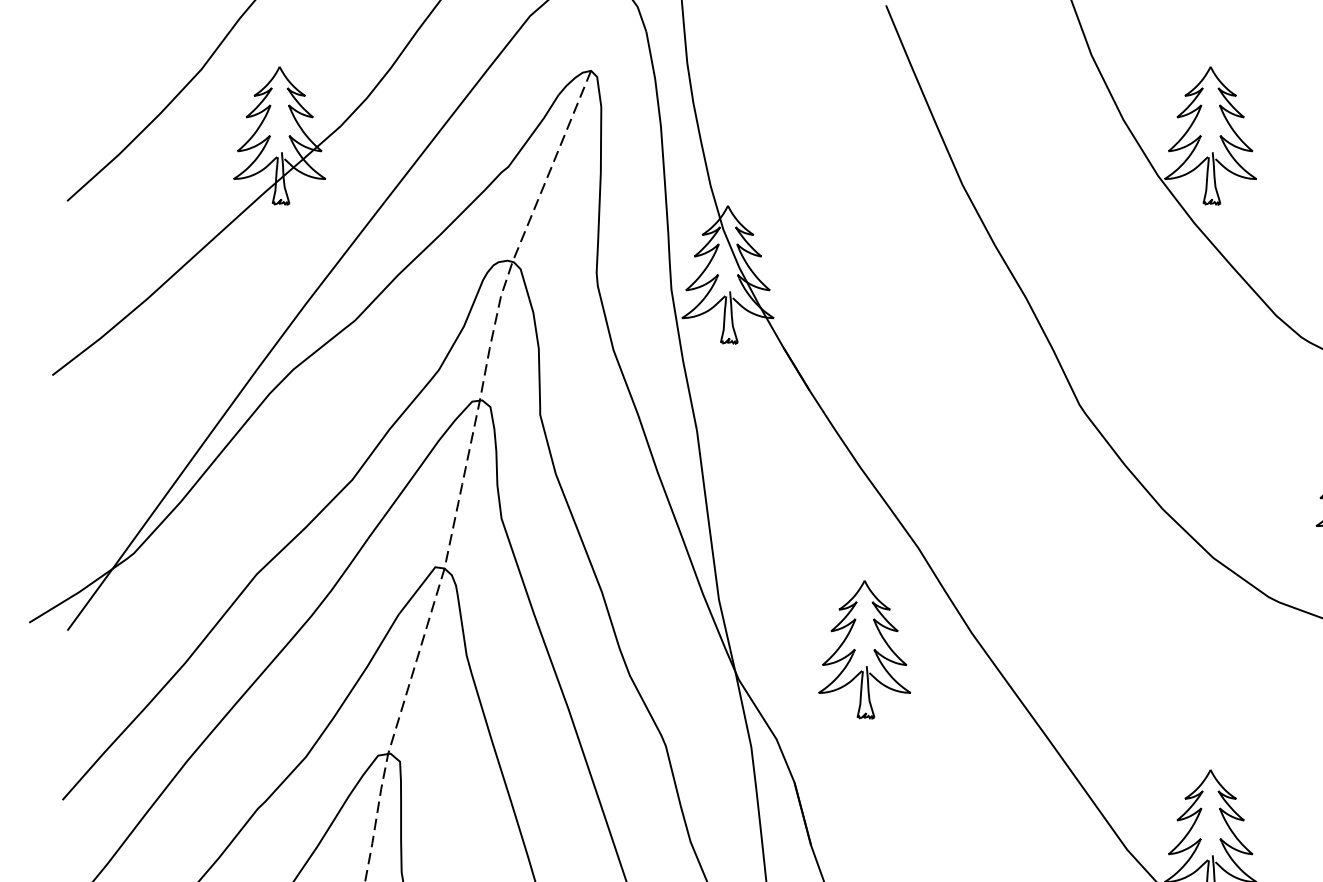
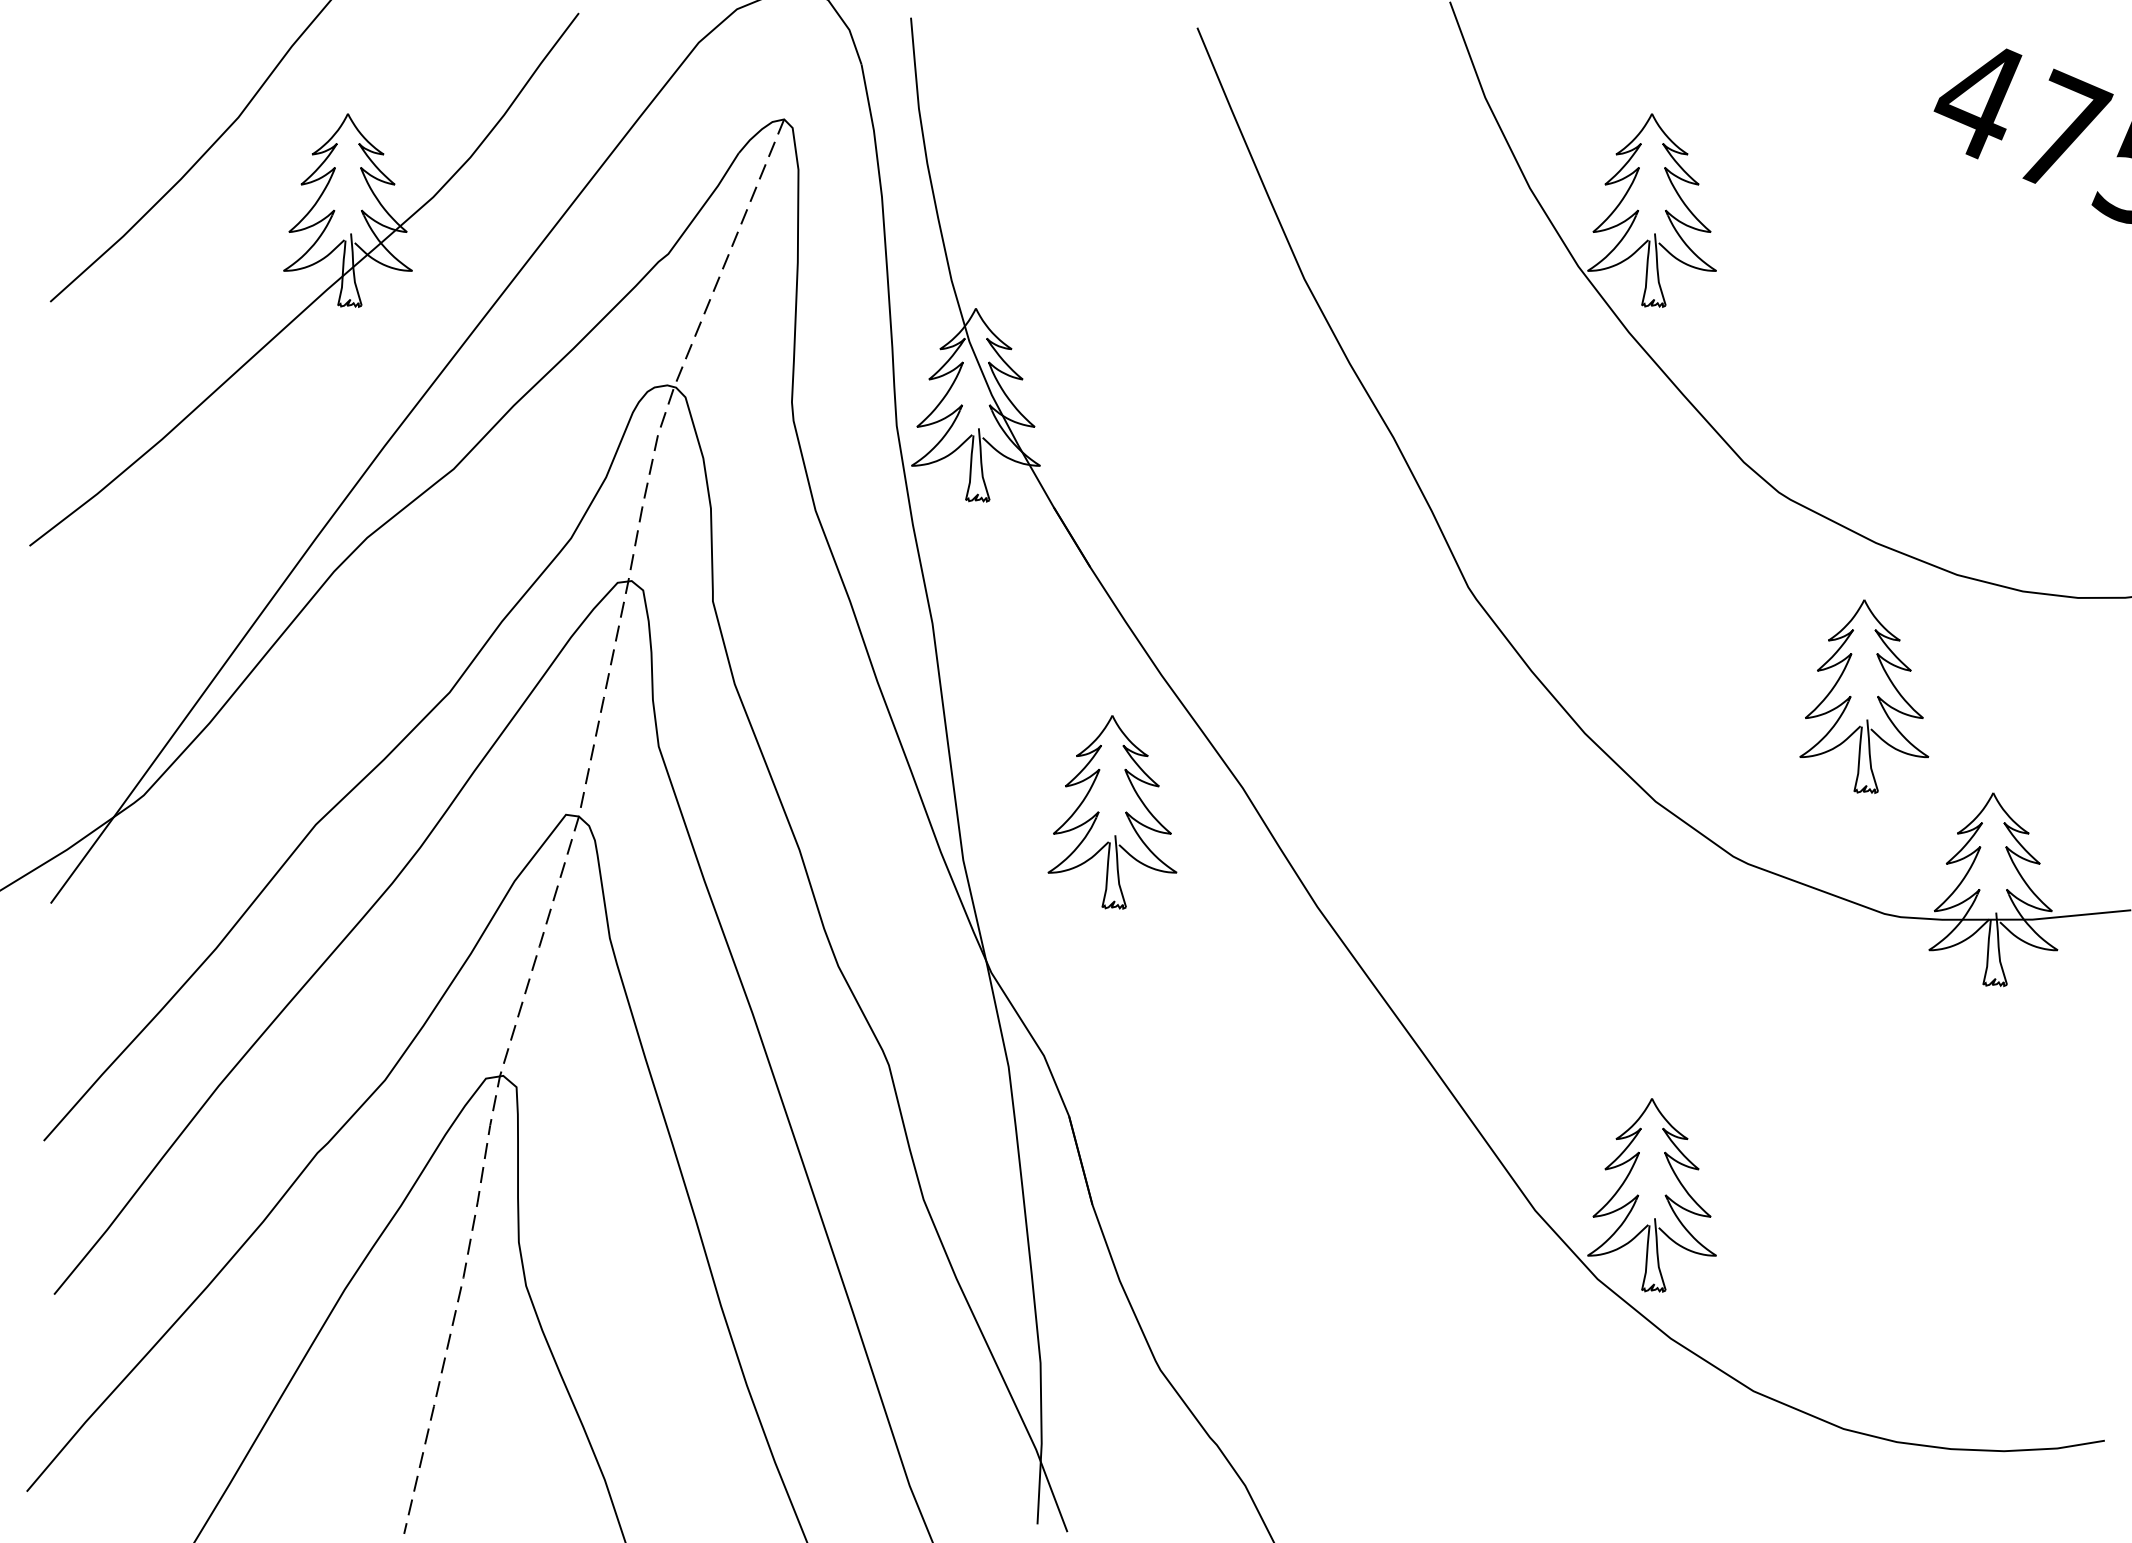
part: (864, 649) -> (1112, 812), moved

